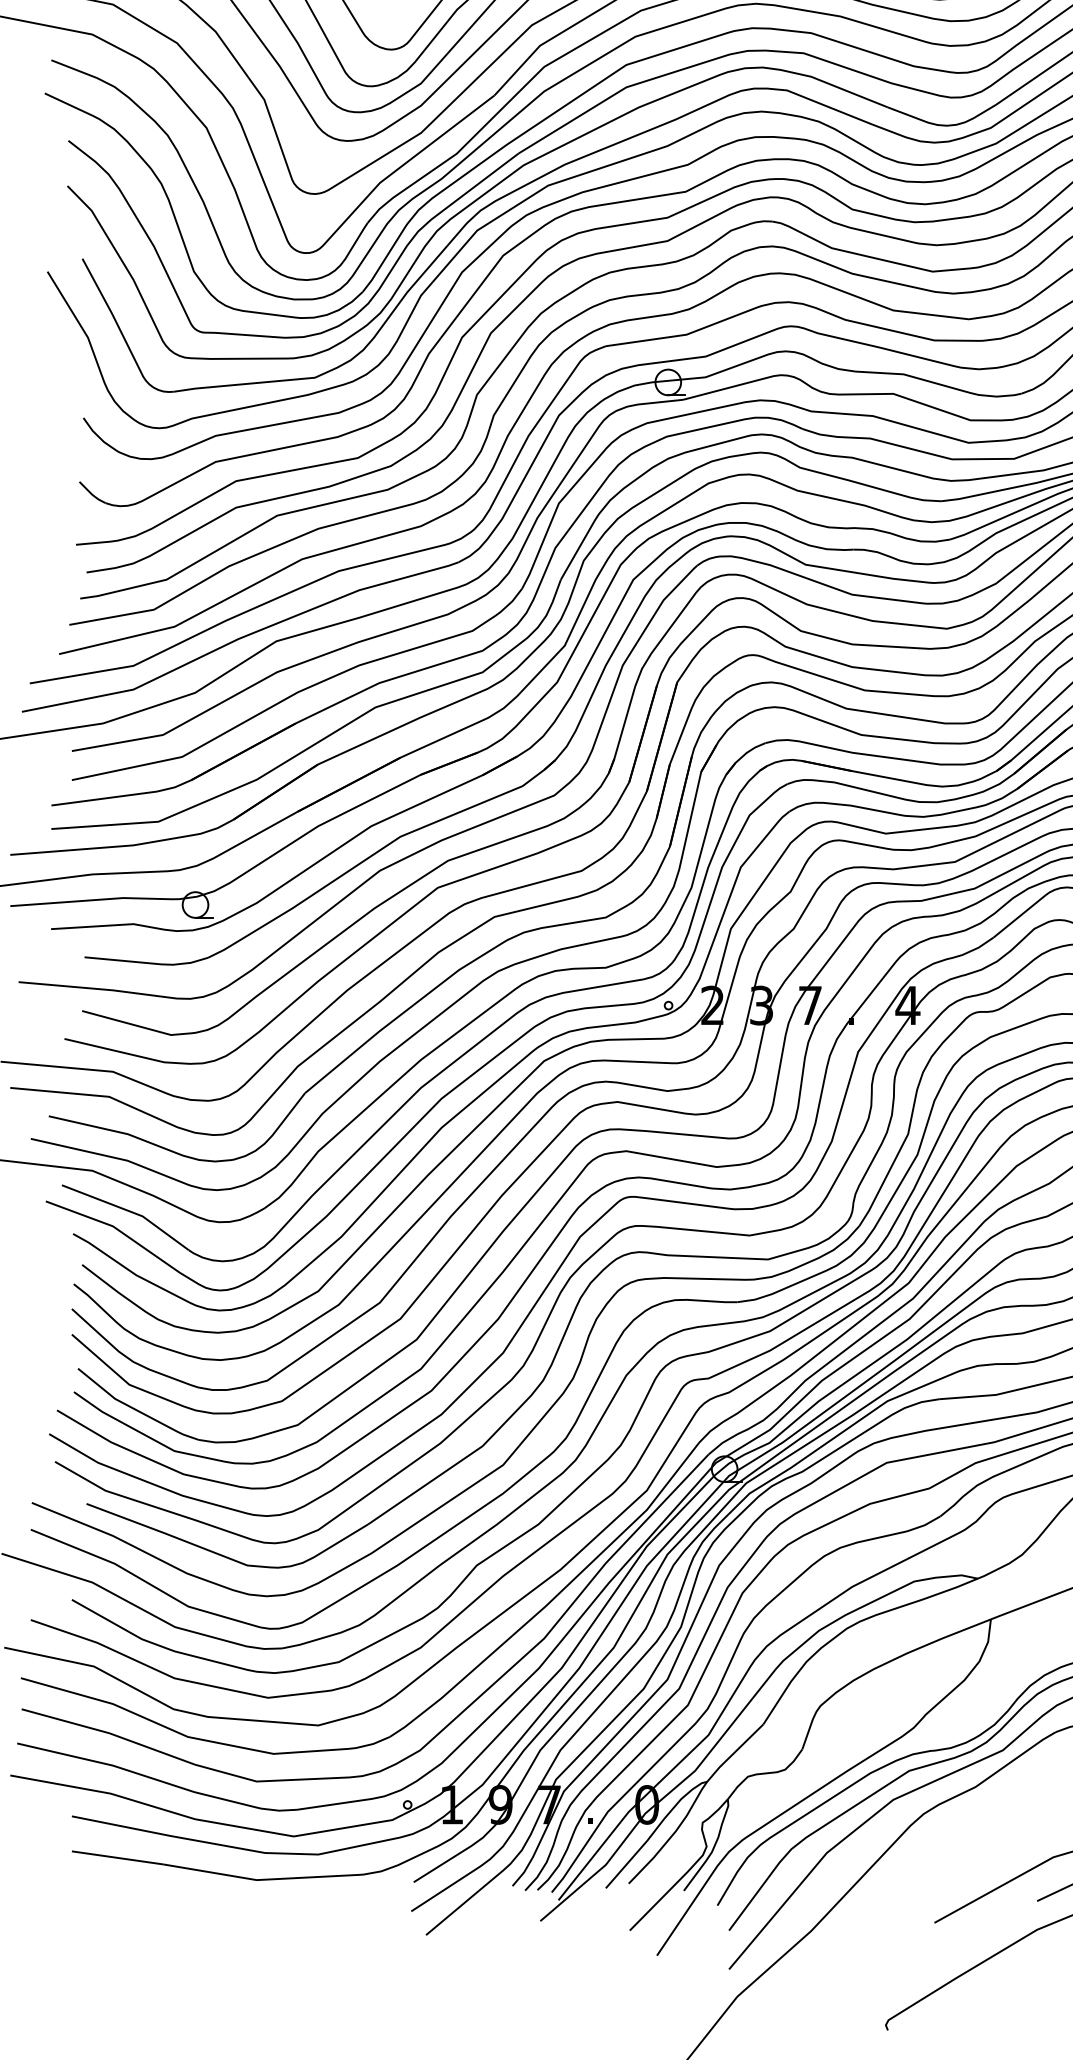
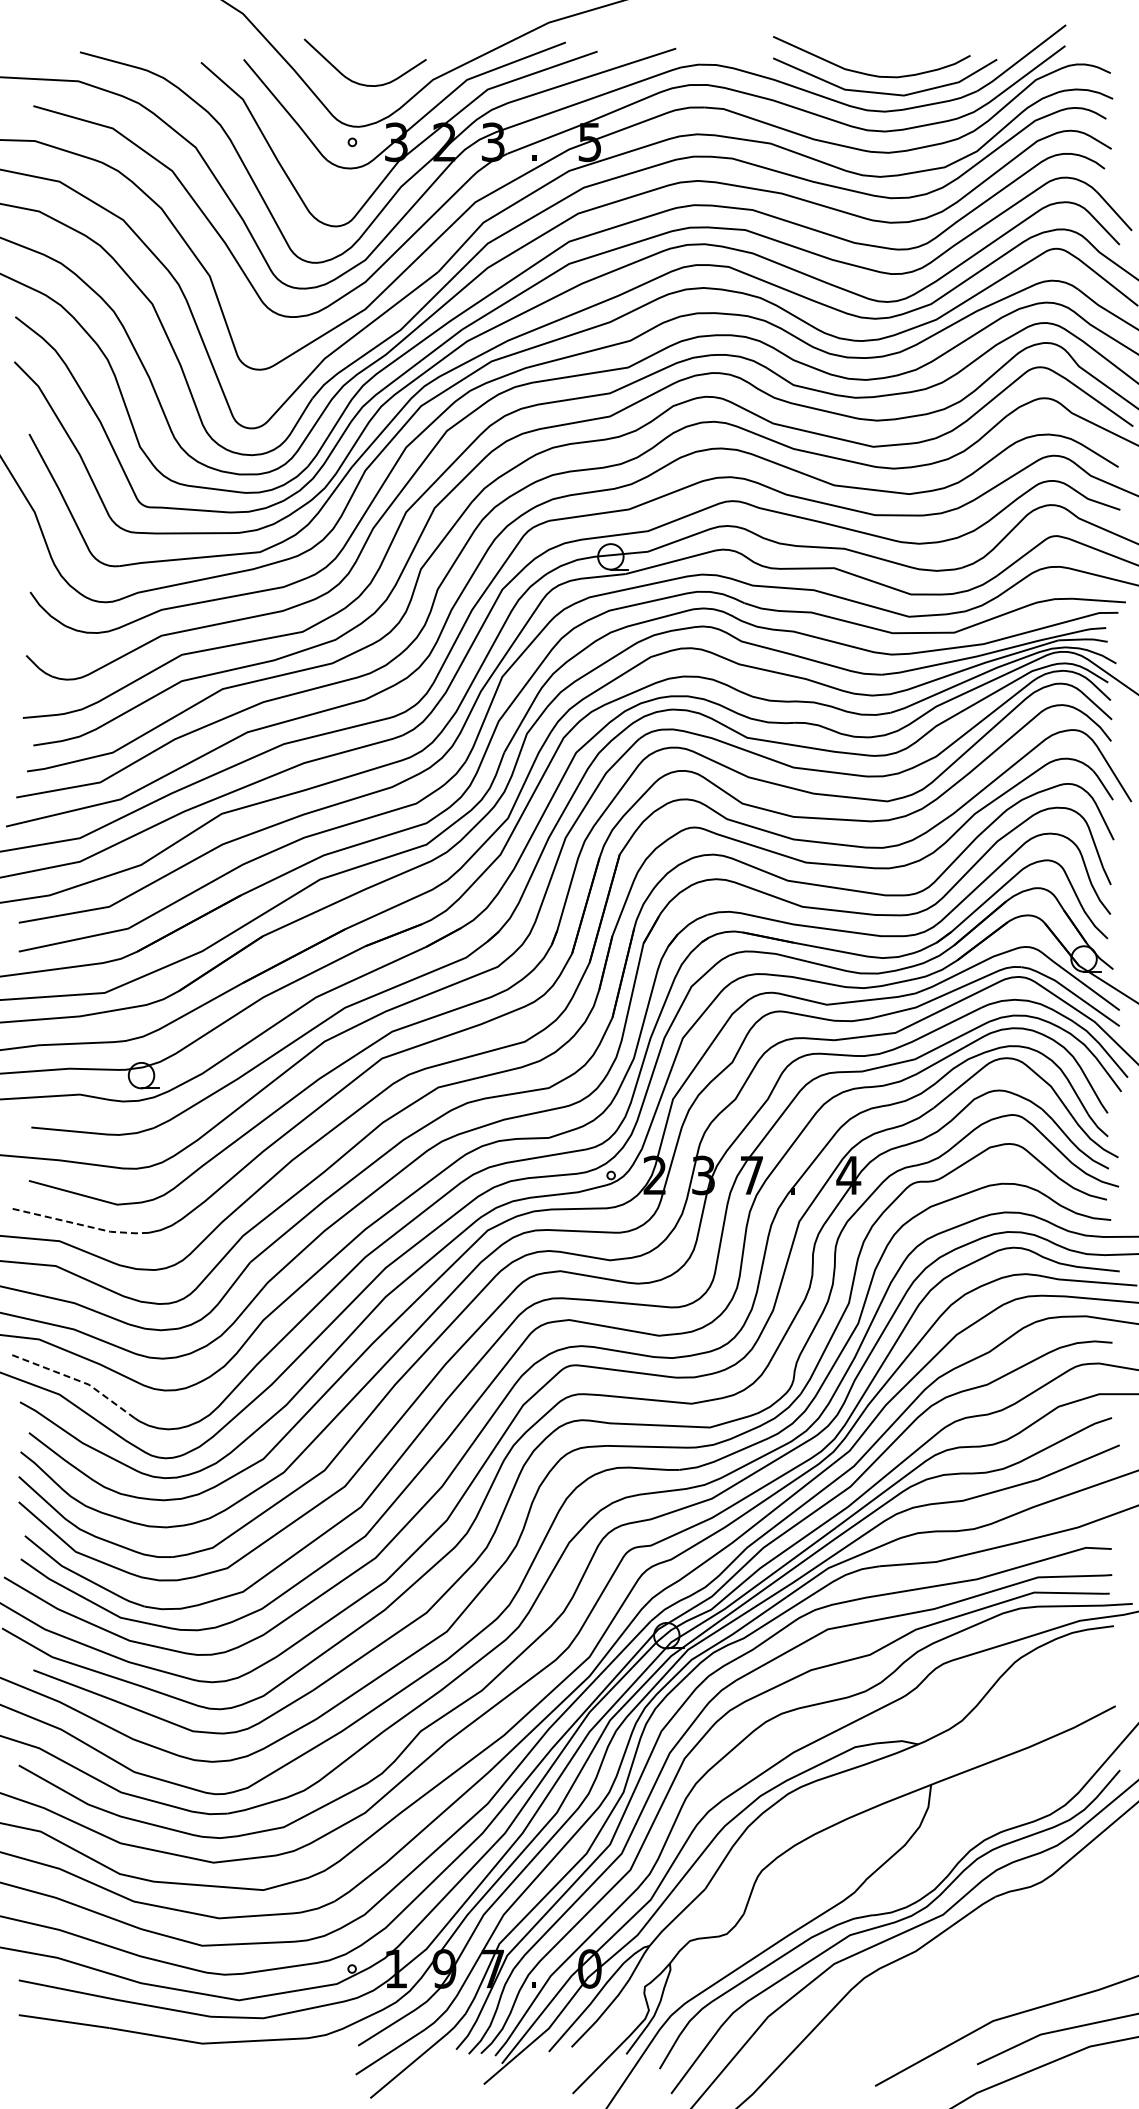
line: (134, 1054) -> (80, 1224), solid -> dashed
line: (129, 1211) -> (75, 1379), solid -> dashed

